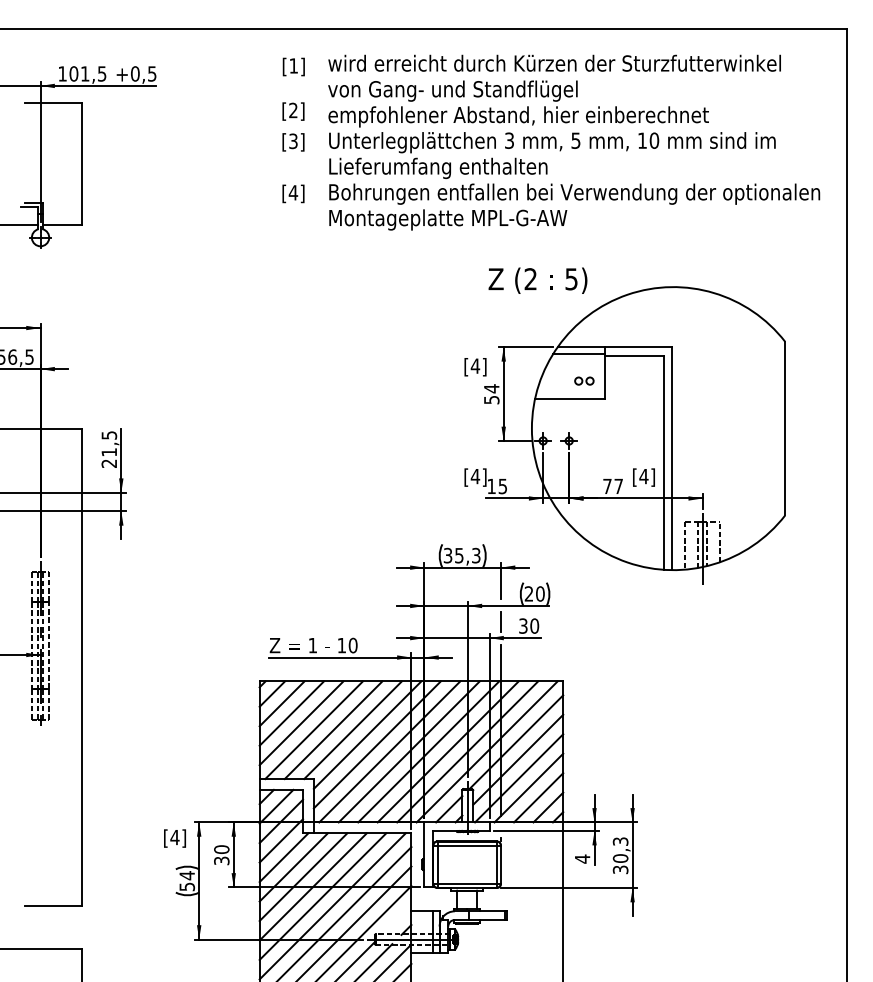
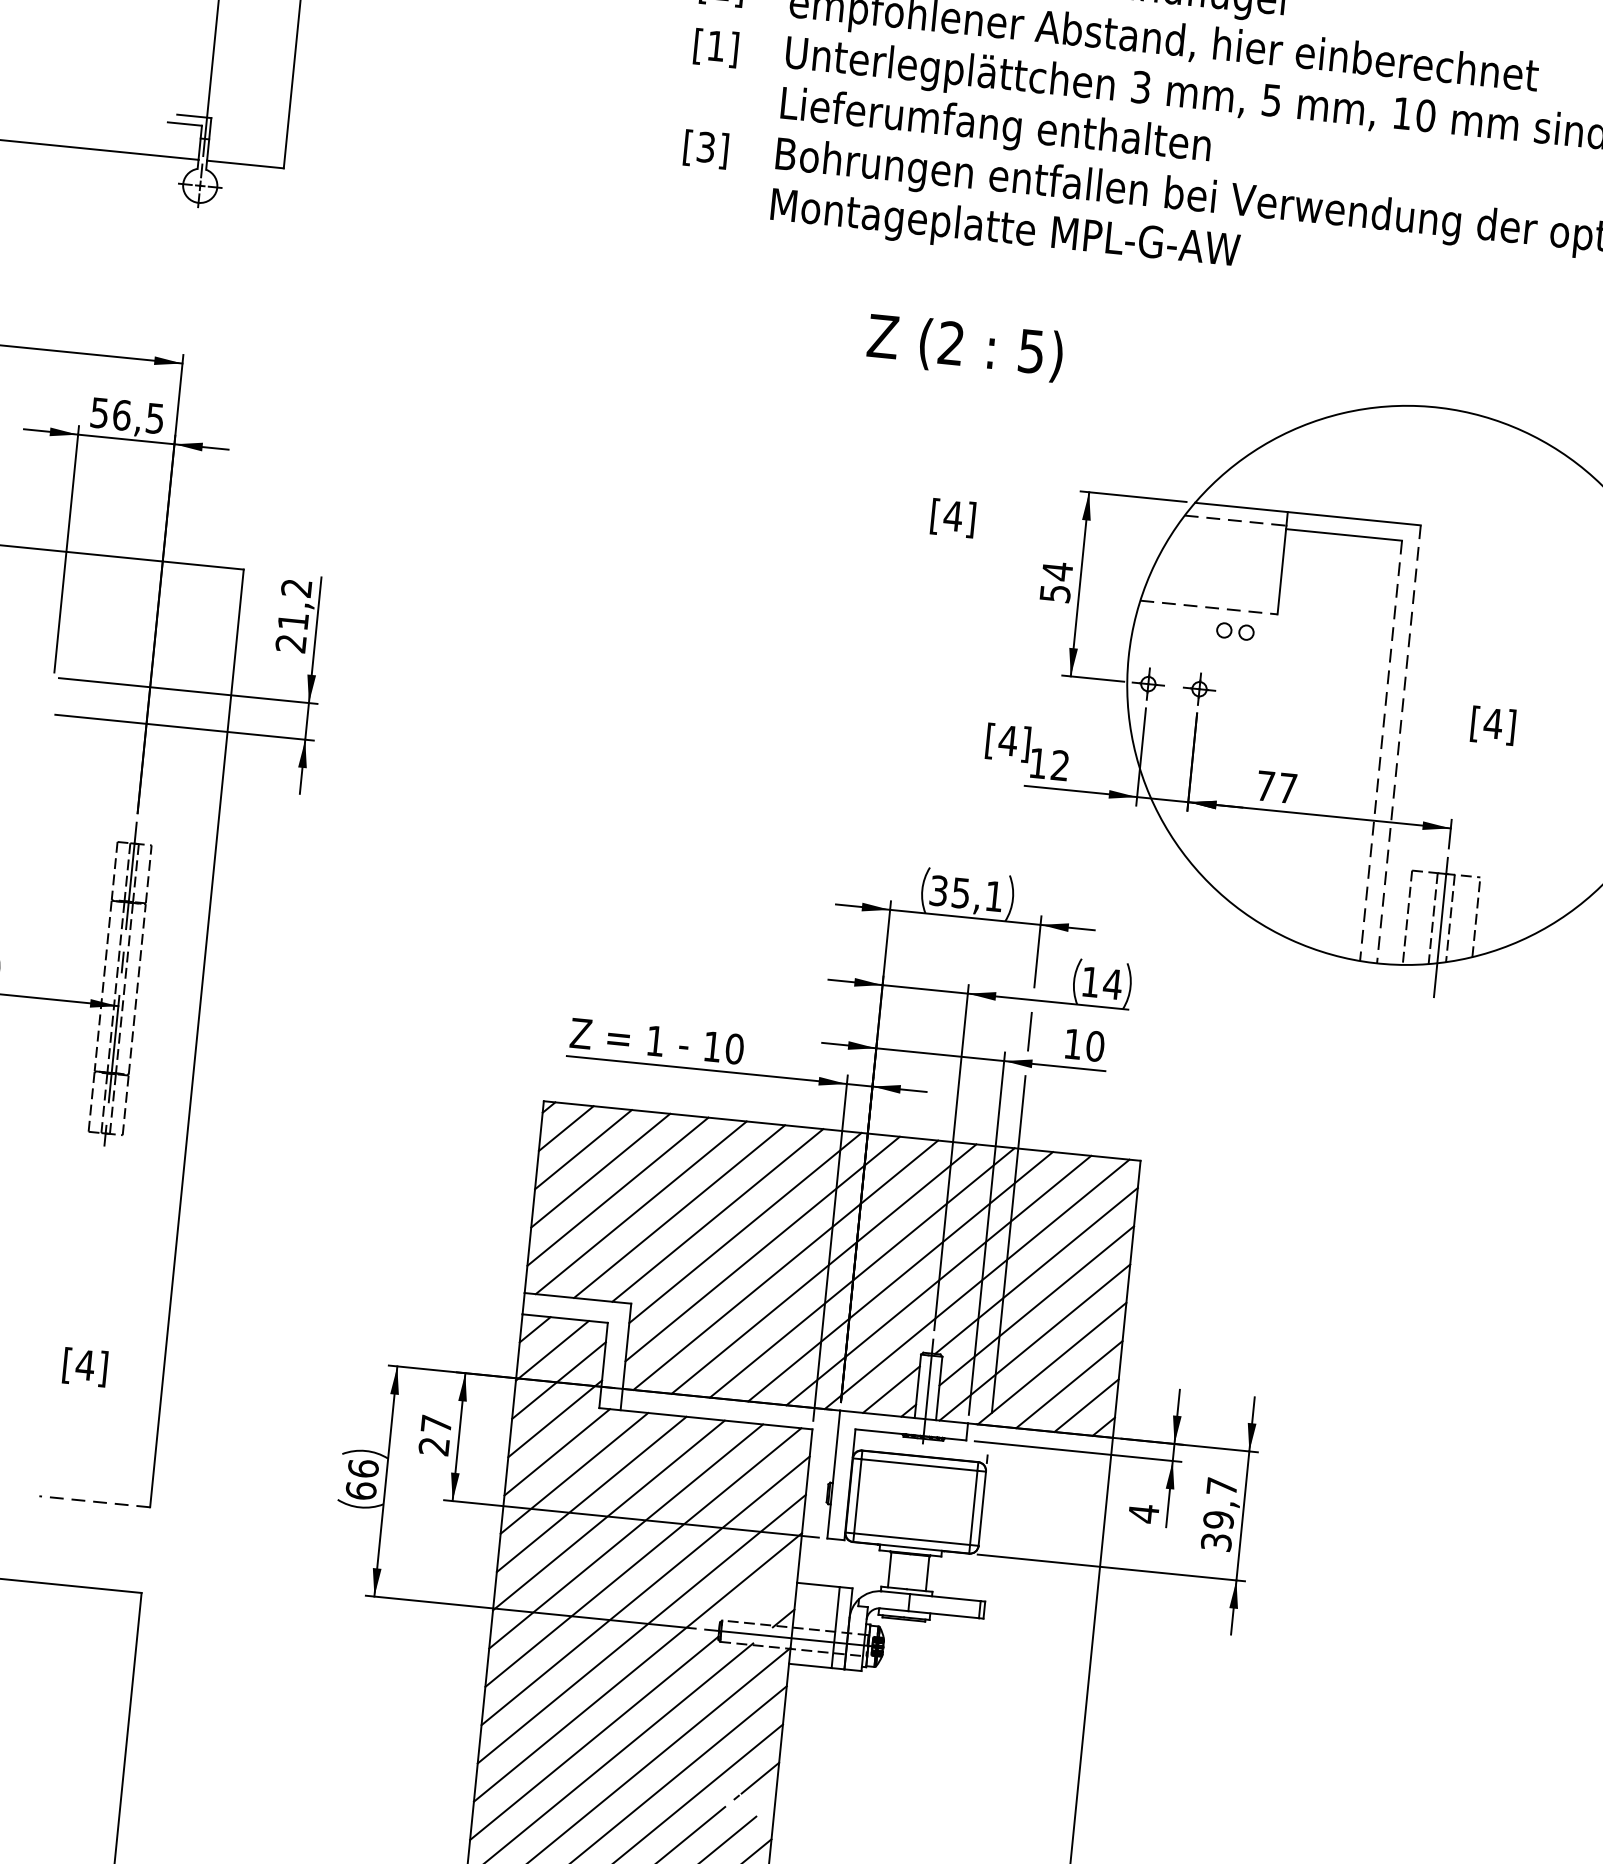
text: (293, 141) -> (716, 46), [3] -> [1]
text: (293, 192) -> (706, 146), [4] -> [3]
text: (537, 280) -> (964, 347), moved
line: (578, 354) -> (1234, 521), solid -> dashed
text: (475, 367) -> (953, 518), moved
part: (584, 380) -> (1235, 630), moved
line: (569, 399) -> (1208, 607), solid -> dashed
text: (109, 435) -> (296, 588), 21,5 -> 21,2
line: (672, 459) -> (1398, 745), solid -> dashed
line: (663, 462) -> (1380, 750), solid -> dashed
text: (643, 477) -> (1492, 725), moved
text: (502, 486) -> (1059, 765), 15 -> 12
text: (476, 555) -> (994, 896), 35,3 -> 35,1
text: (534, 593) -> (1101, 982), 20 -> 14
text: (523, 625) -> (1073, 1042), 30 -> 10
text: (174, 838) -> (84, 1367), moved
text: (620, 849) -> (1220, 1502), 30,3 -> 39,7
text: (221, 855) -> (434, 1435), 30 -> 27
text: (186, 881) -> (360, 1480), 54 -> 66
line: (53, 905) -> (94, 1501), solid -> dashed

